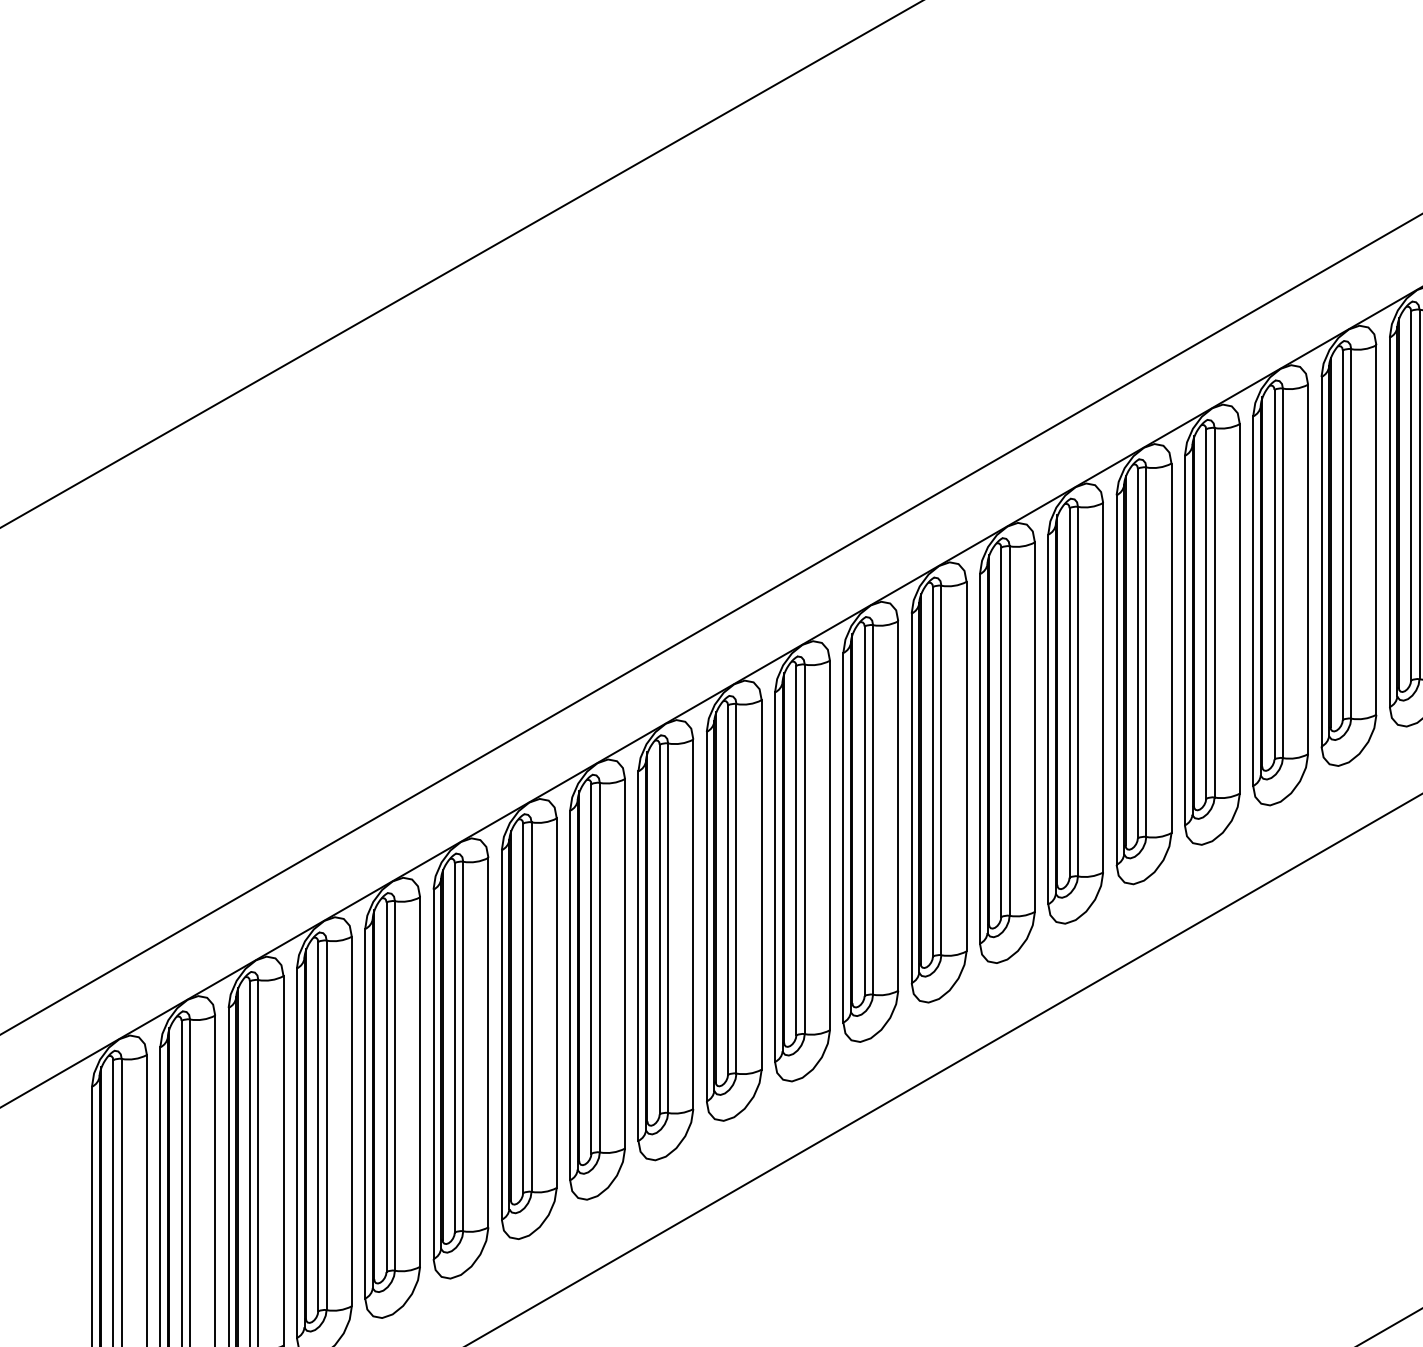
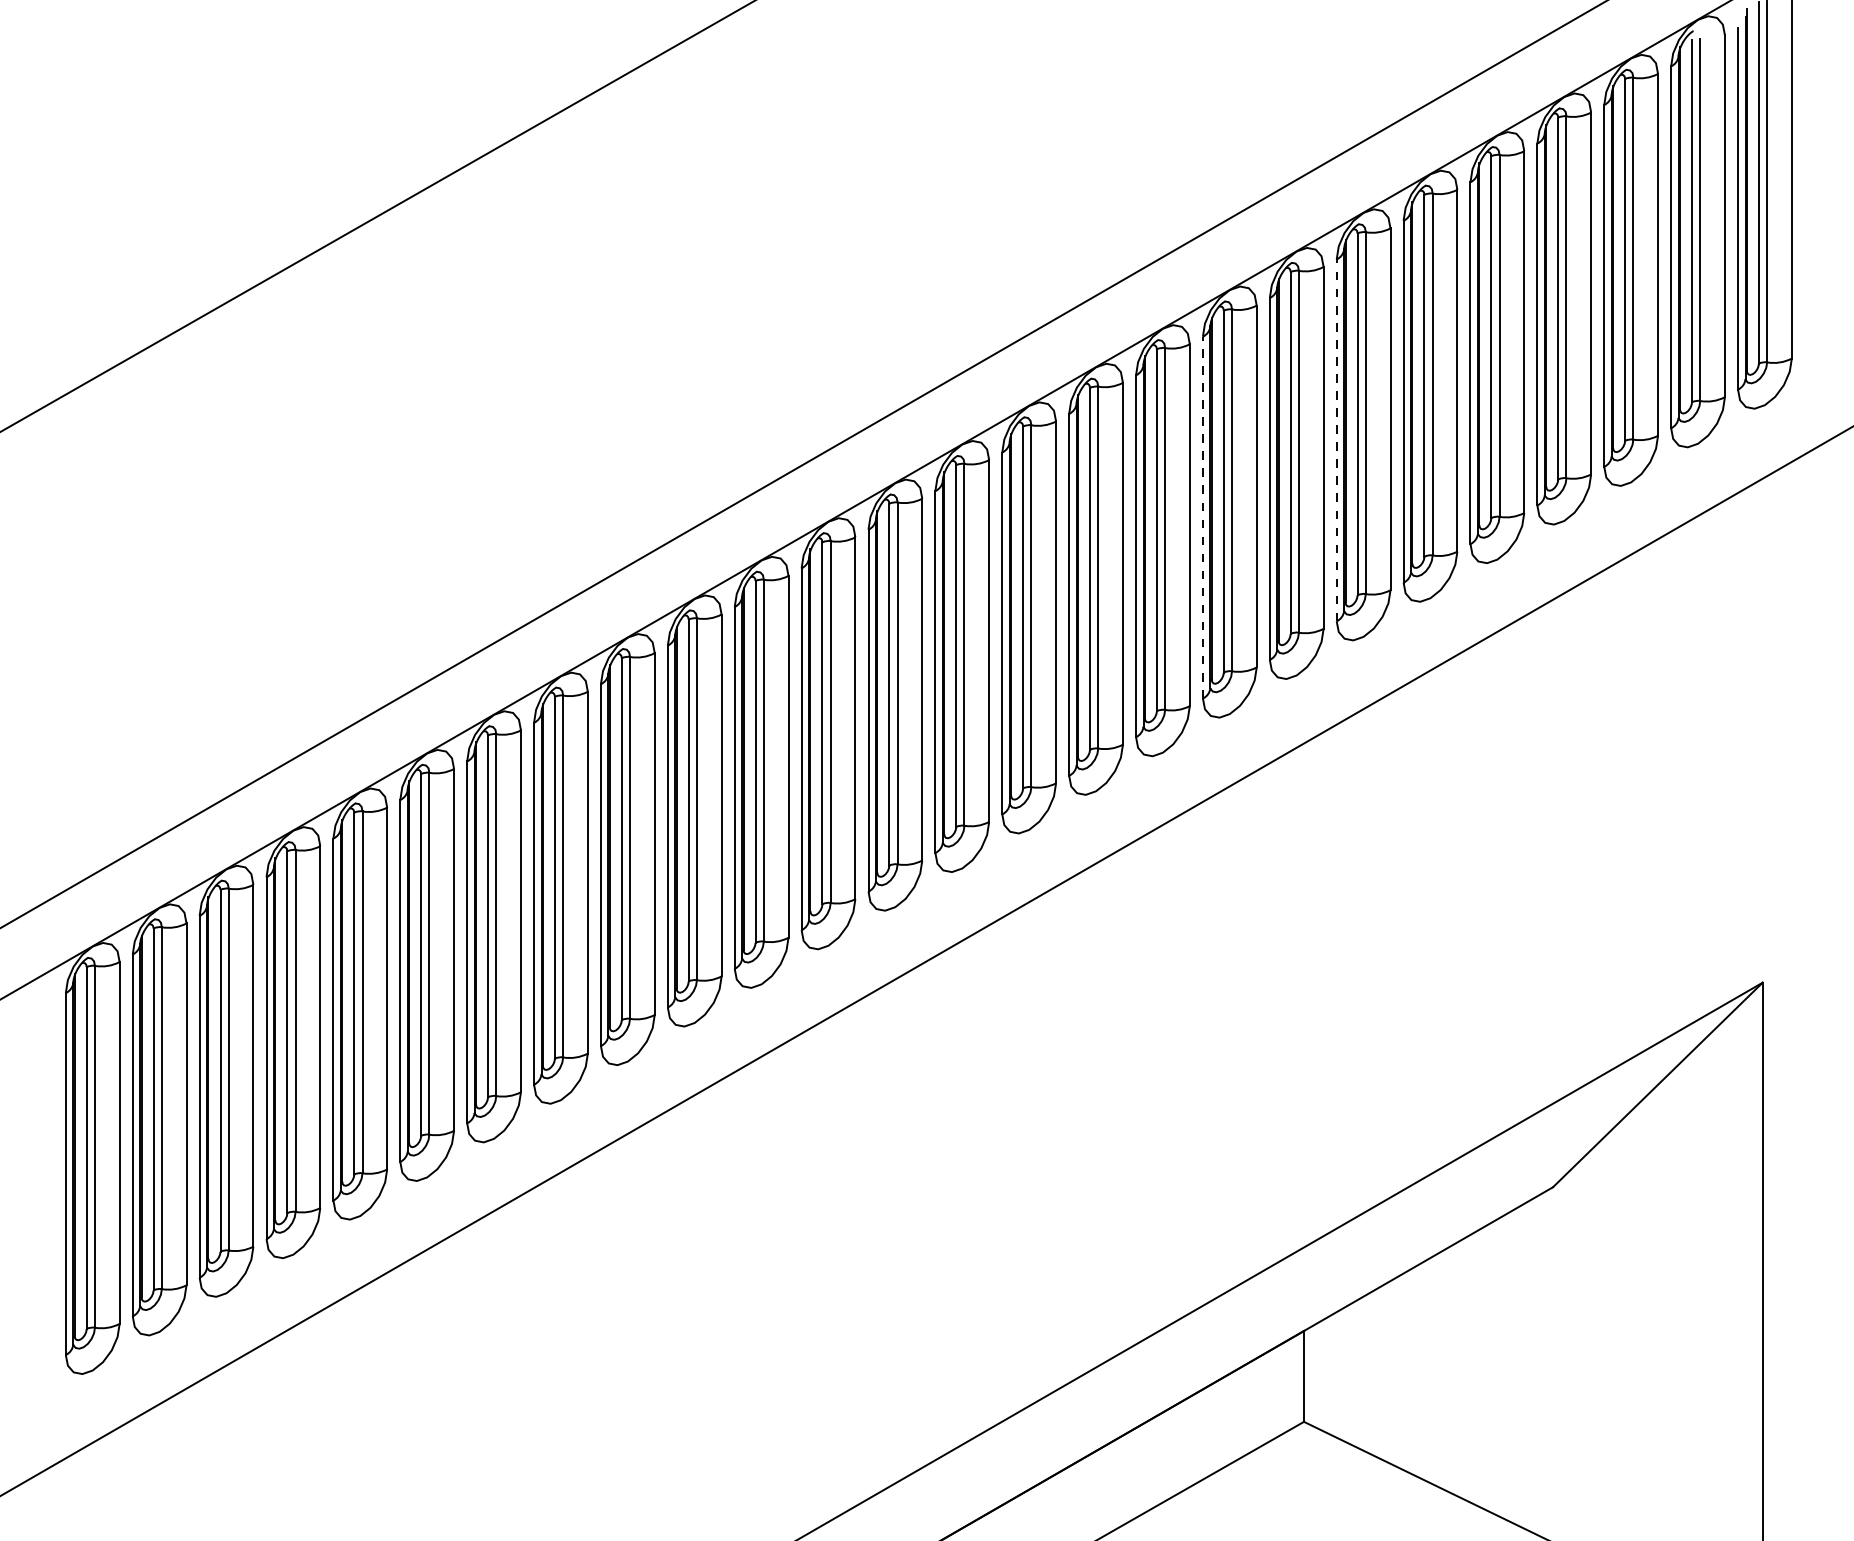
line: (1389, 522) -> (1336, 440), solid -> dashed
line: (1252, 601) -> (1202, 517), solid -> dashed

